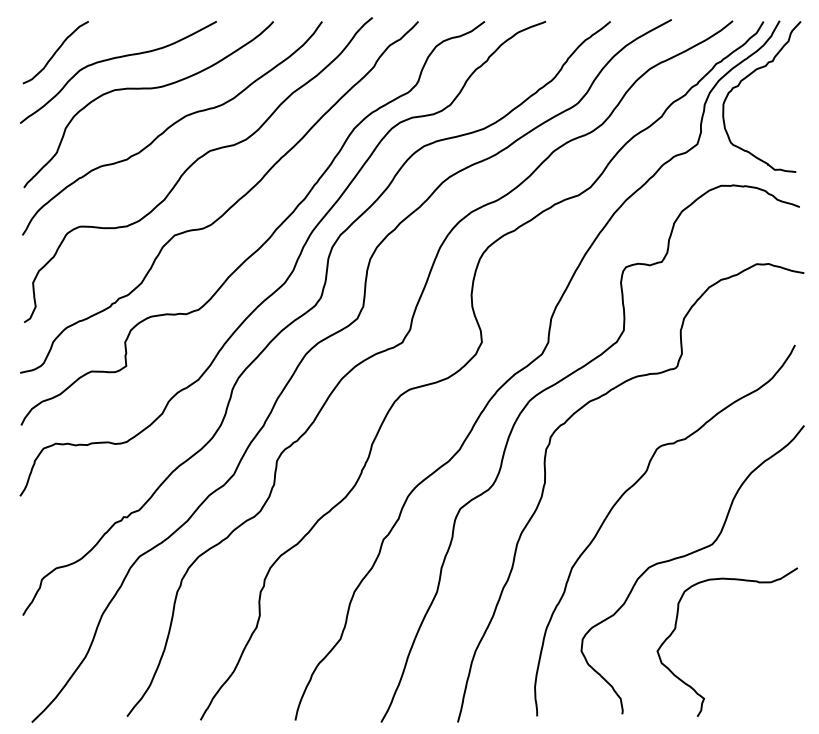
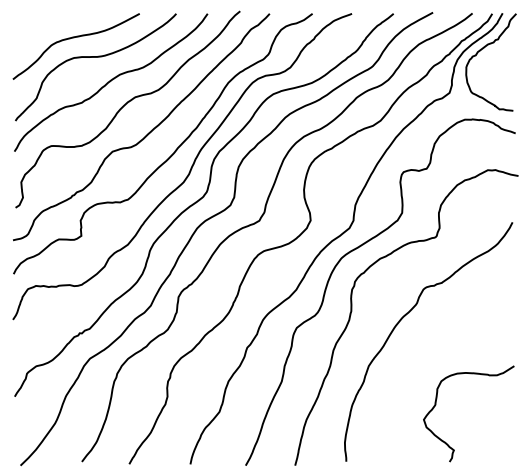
curve: (55, 52) -> (35, 33), removed
curve: (689, 556) -> (444, 358), removed

